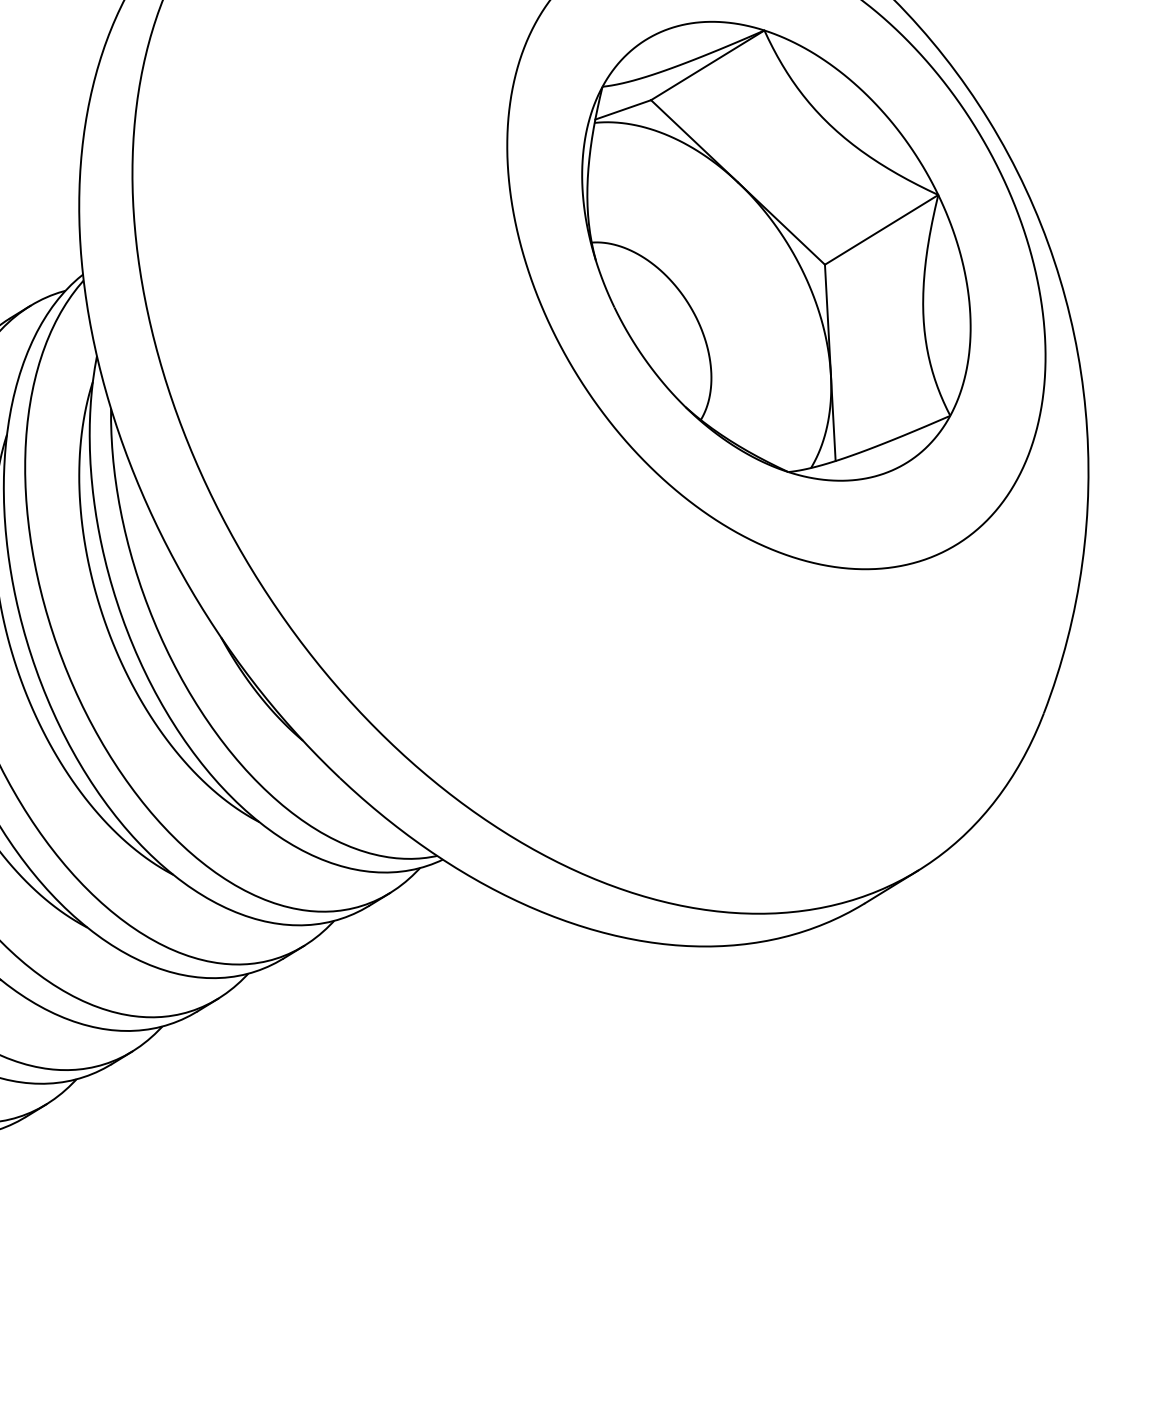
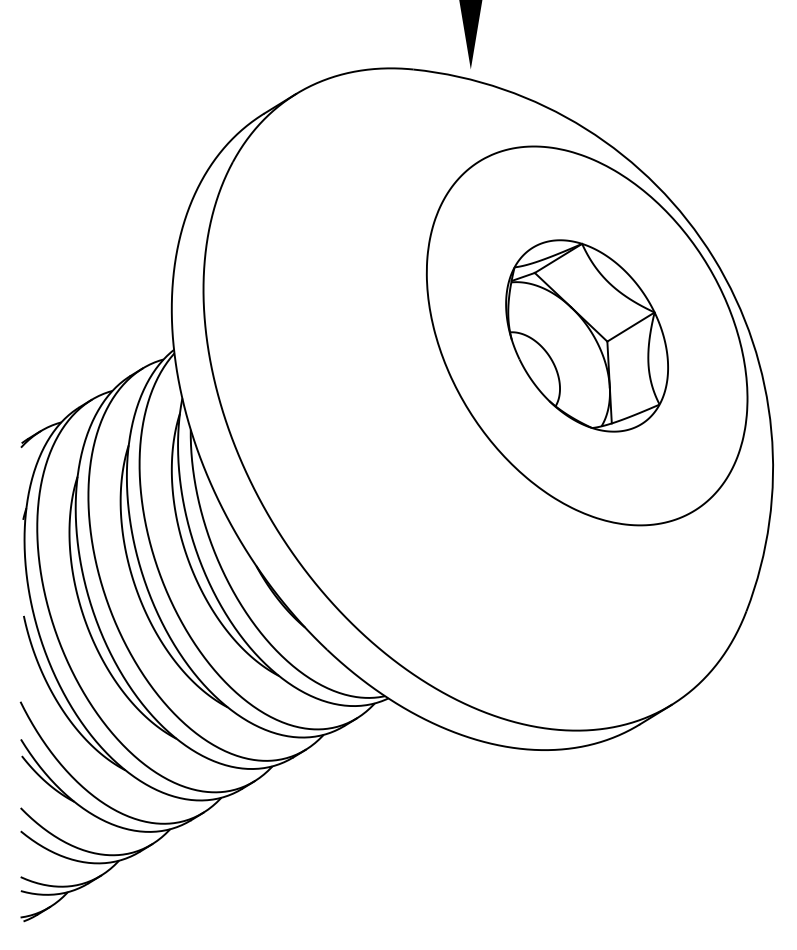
part: (775, 250) -> (586, 335), size x0.7

